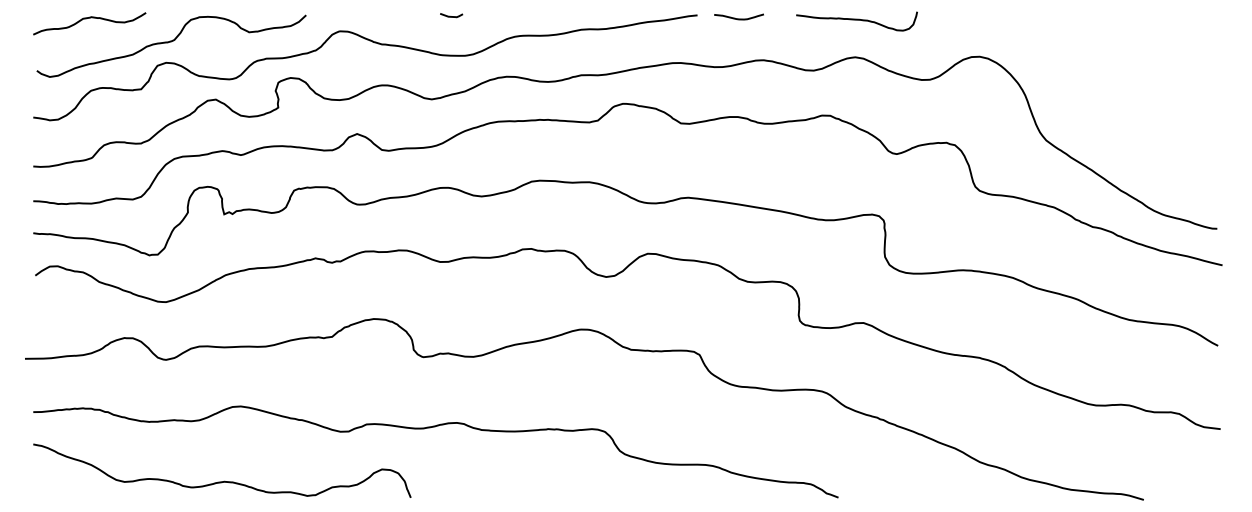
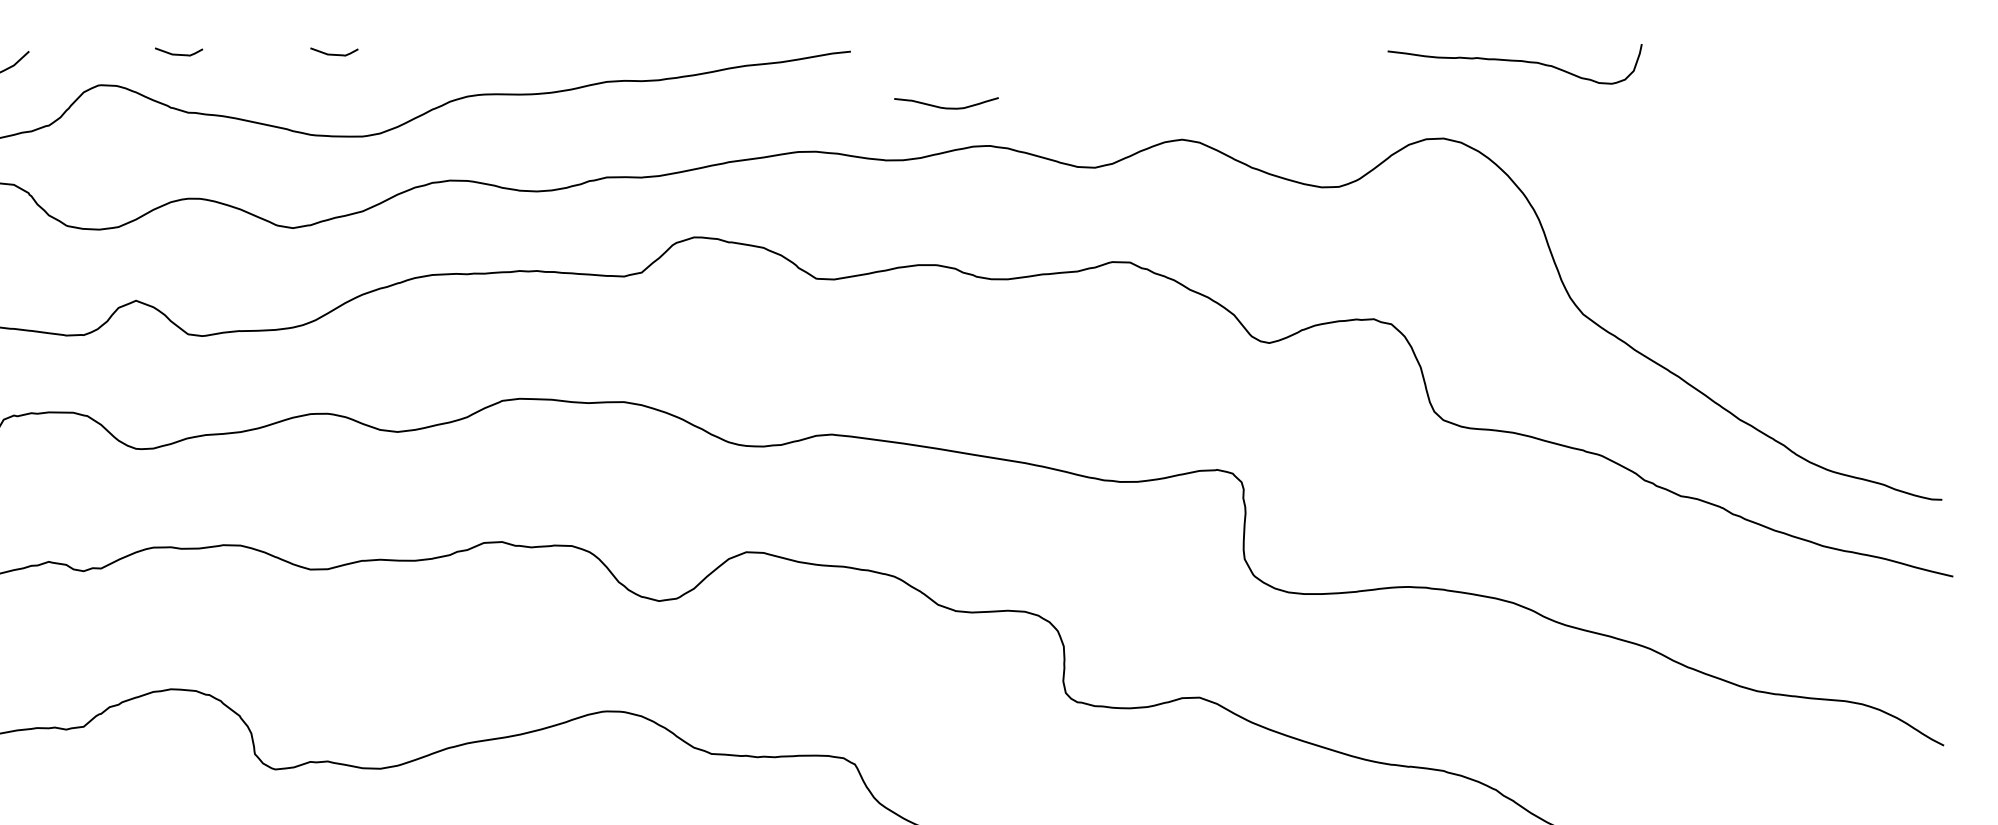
curve: (376, 15) -> (176, 51), added
curve: (738, 18) -> (945, 106), moved
curve: (856, 20) -> (1514, 62), moved

